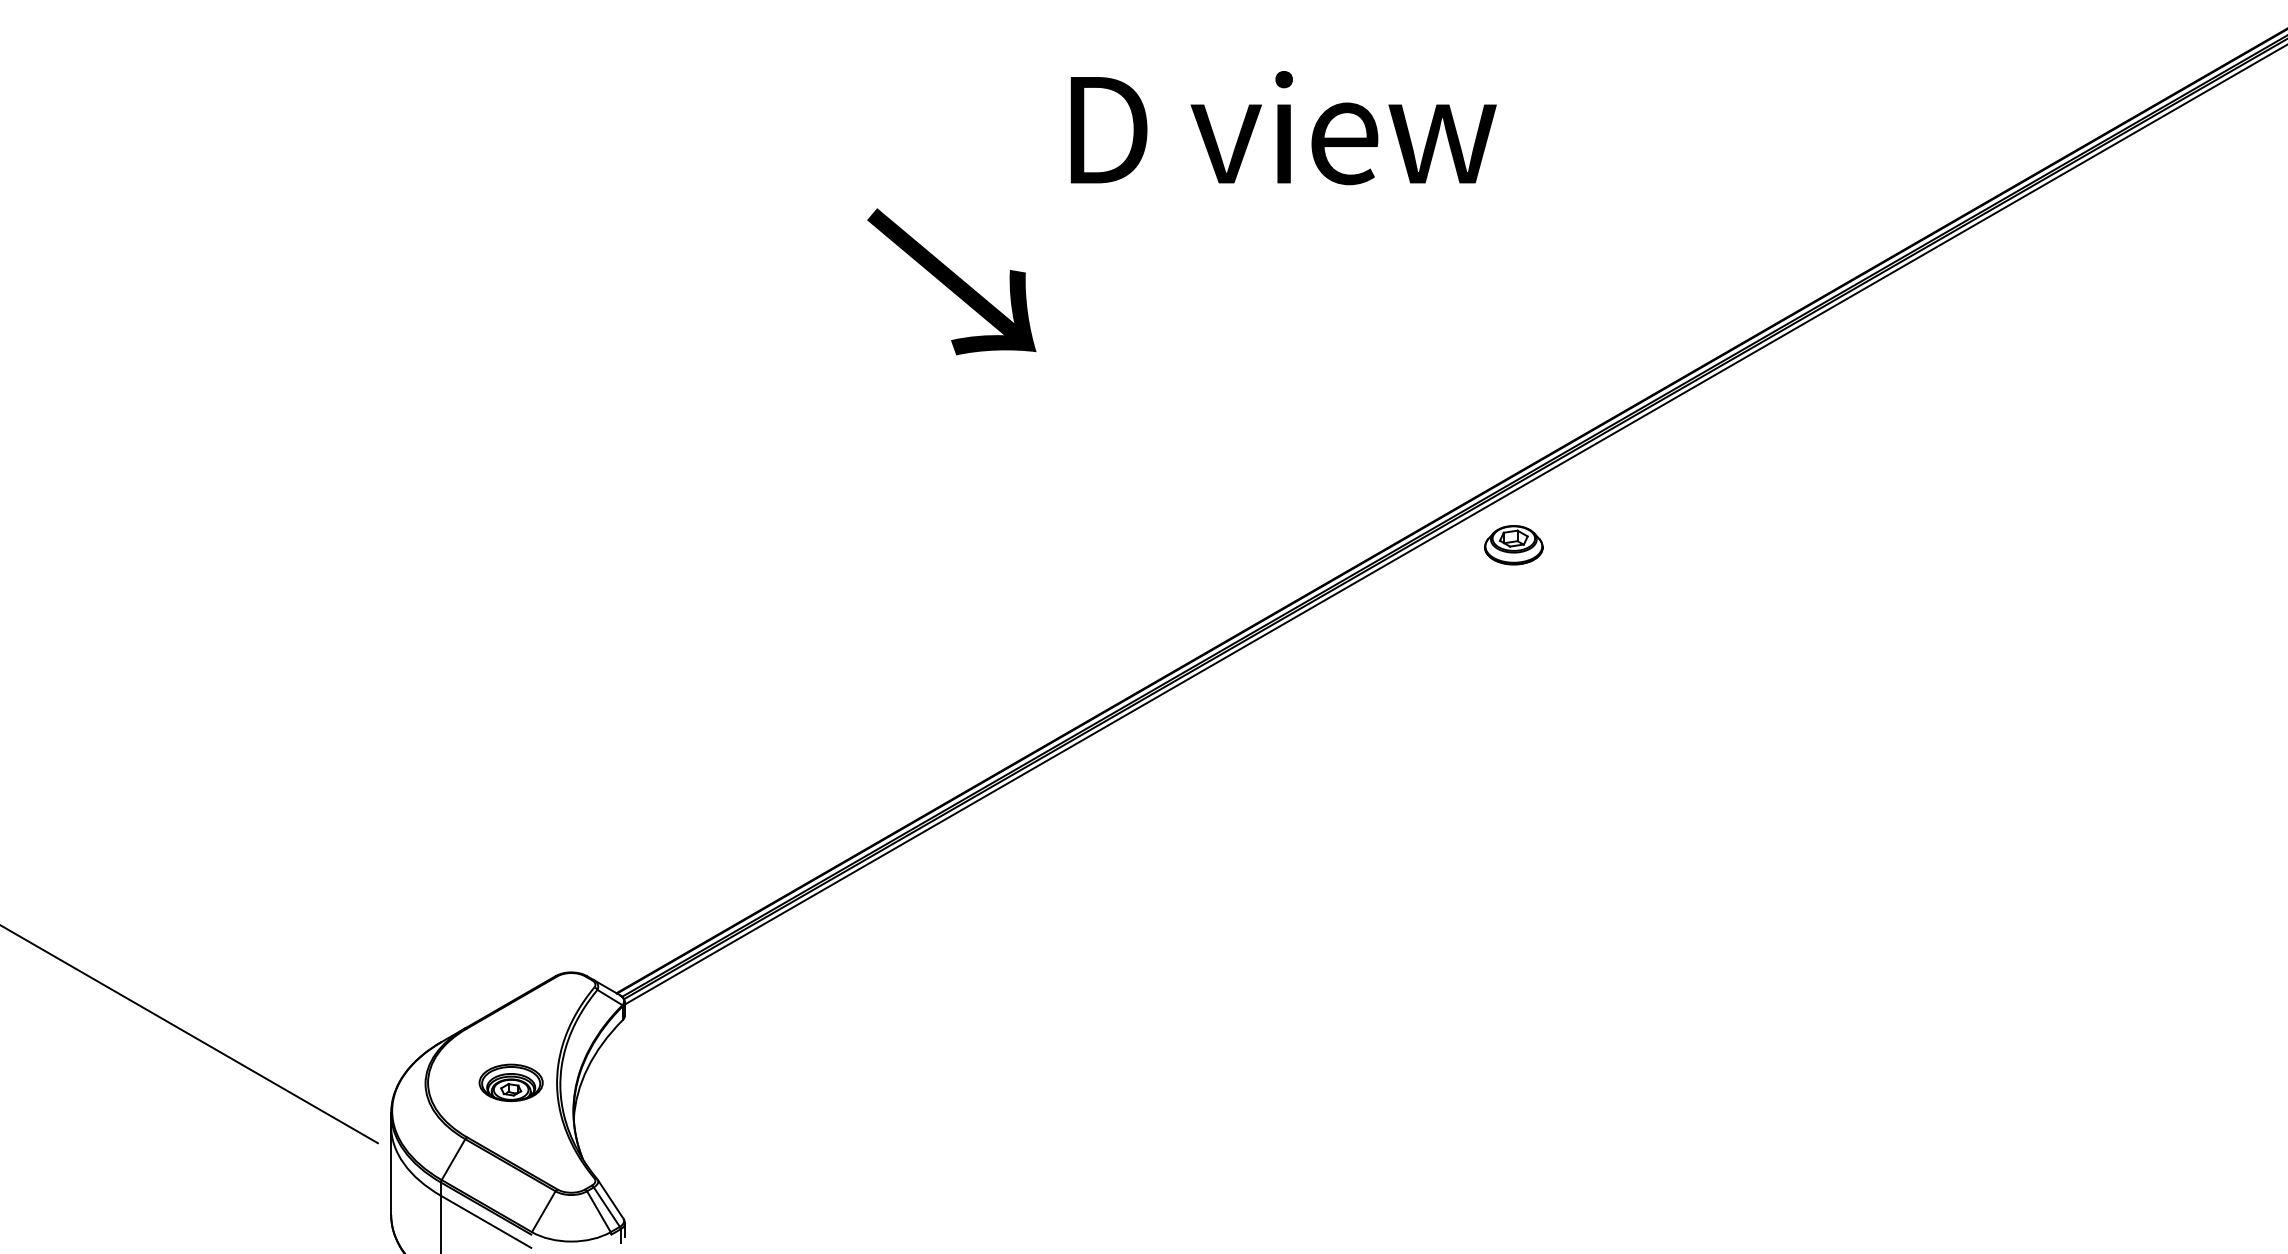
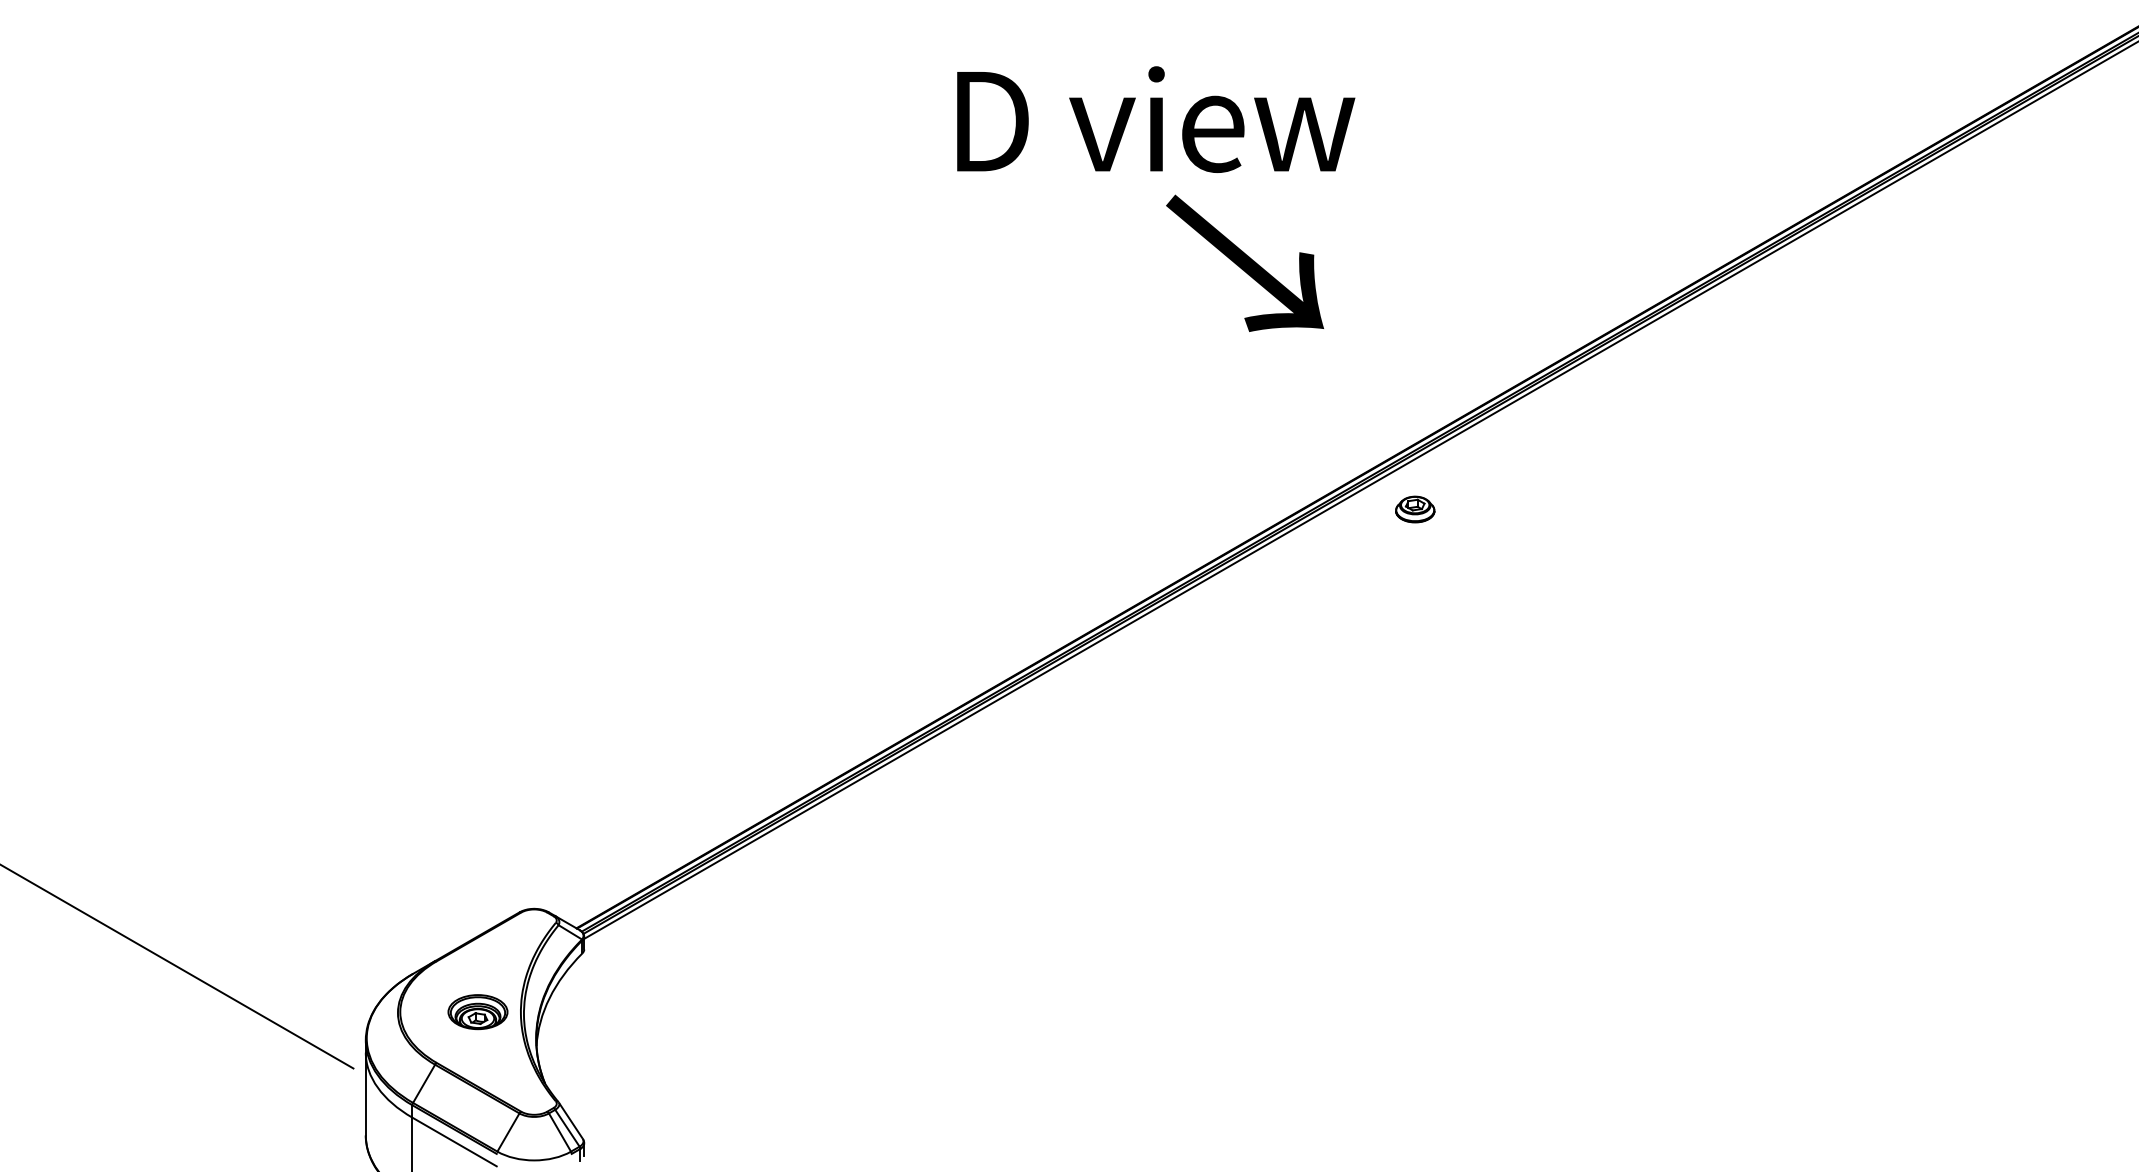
text: (1283, 128) -> (1155, 120), moved
text: (951, 281) -> (1244, 263), moved
part: (1513, 544) -> (1414, 508), size x0.71

